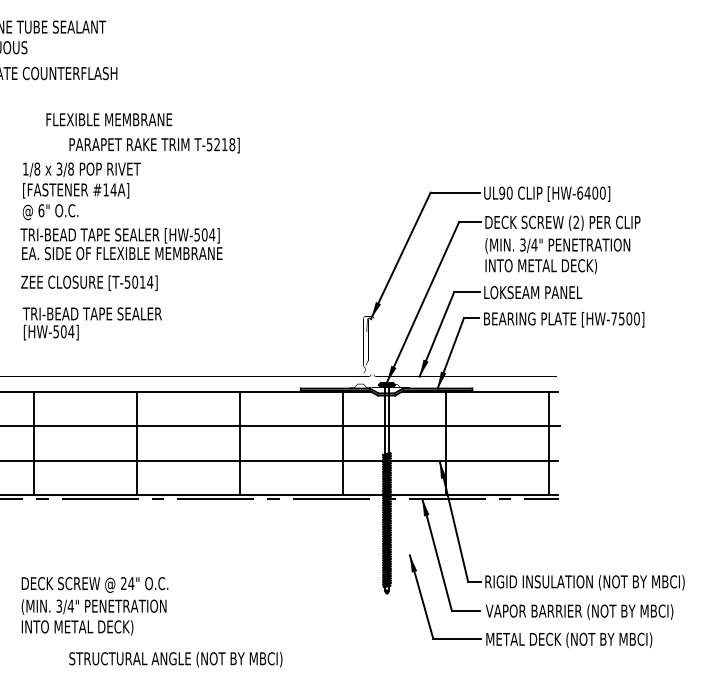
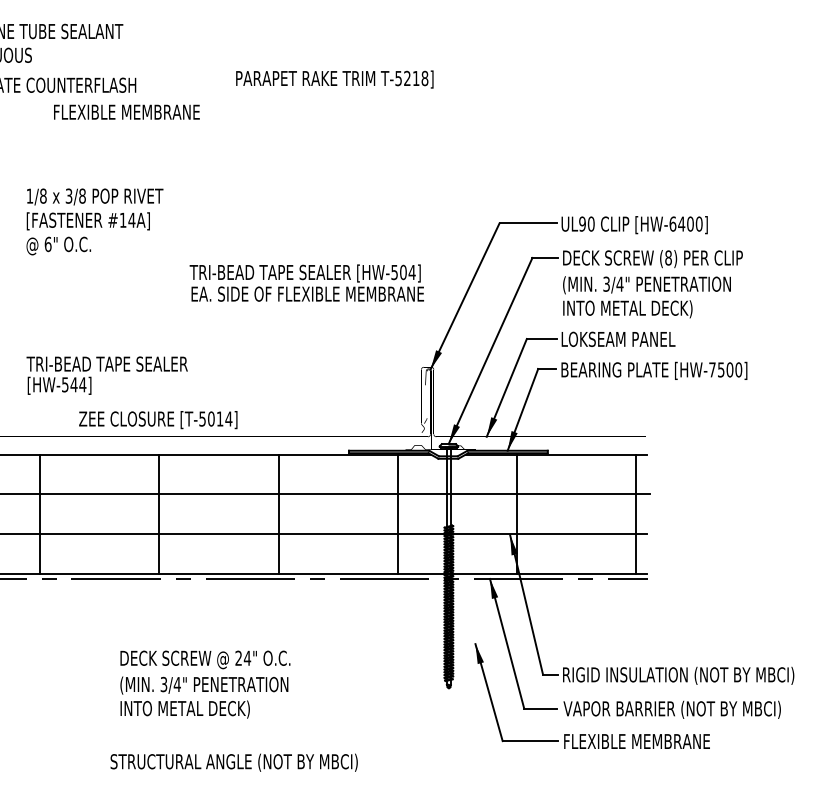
text: (109, 119) -> (127, 111), moved
text: (154, 145) -> (334, 79), moved
text: (576, 222) -> (668, 258), (2) -> (8)
text: (121, 244) -> (306, 283), moved
text: (89, 282) -> (158, 419), moved
text: (63, 331) -> (73, 384), [HW-504] -> [HW-544]
text: (94, 606) -> (204, 684), moved
text: (569, 640) -> (660, 742), METAL DECK (NOT BY MBCI) -> FLEXIBLE MEMBRANE
text: (175, 659) -> (233, 762), moved

